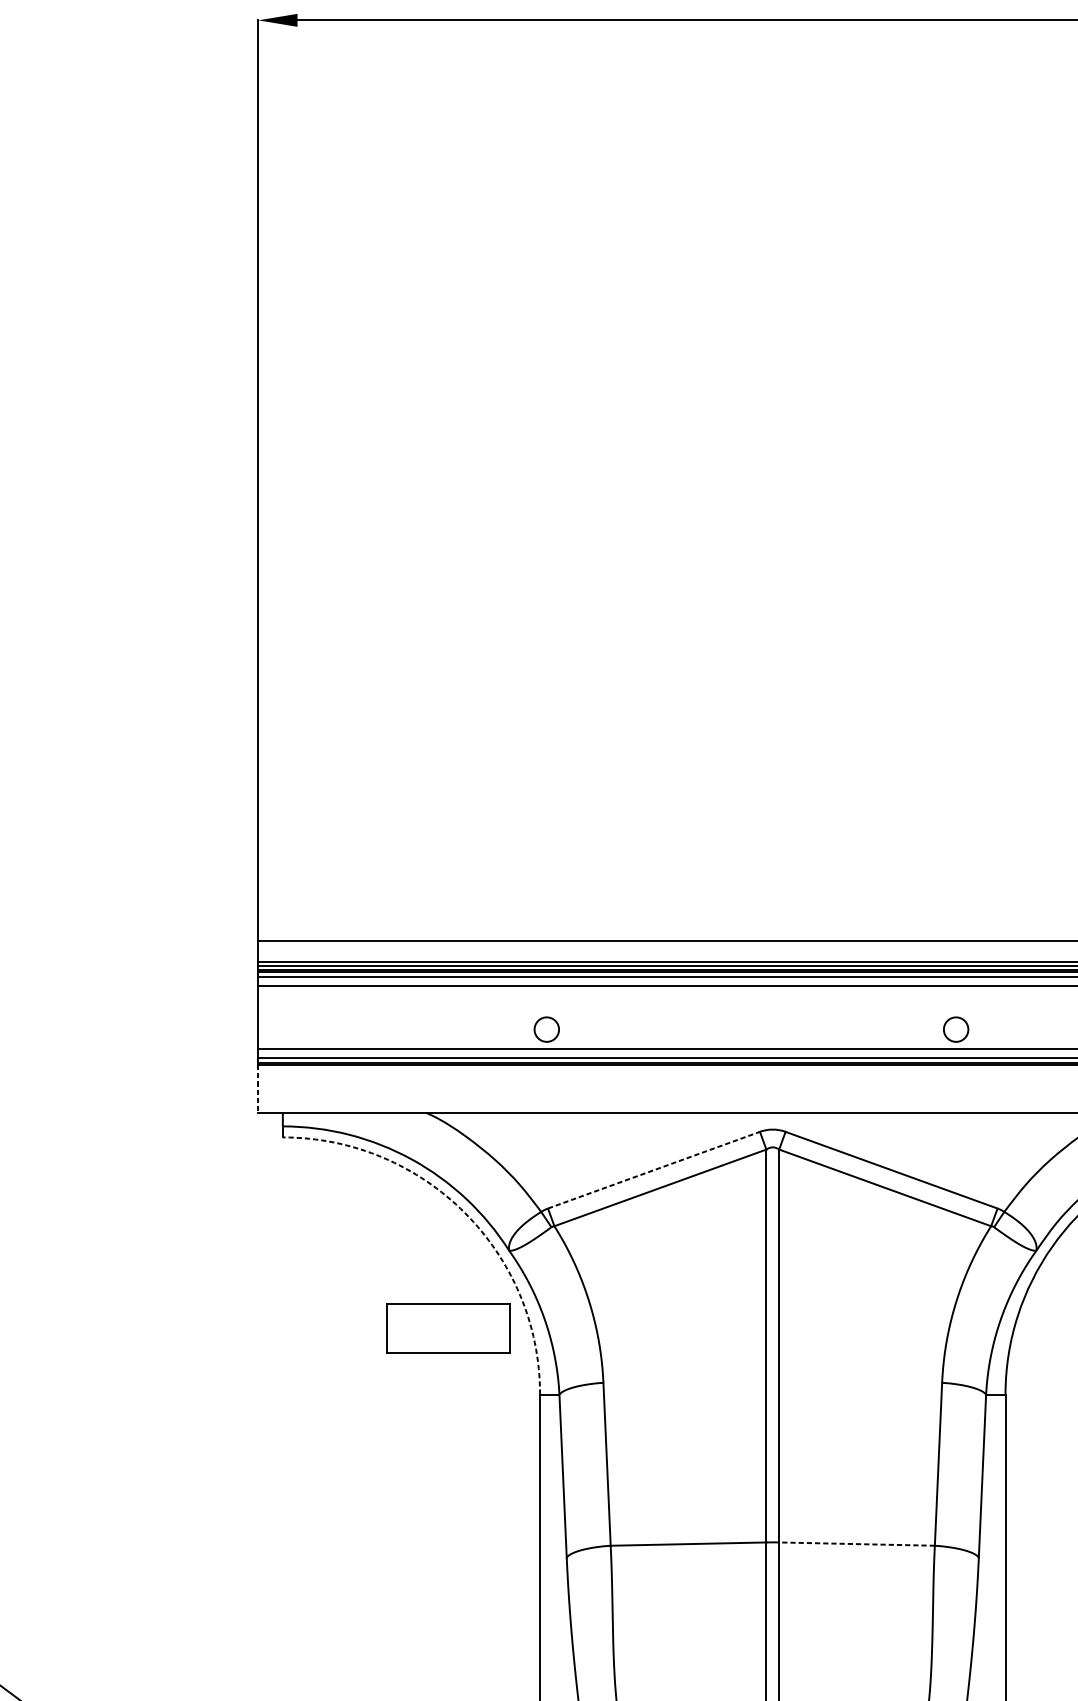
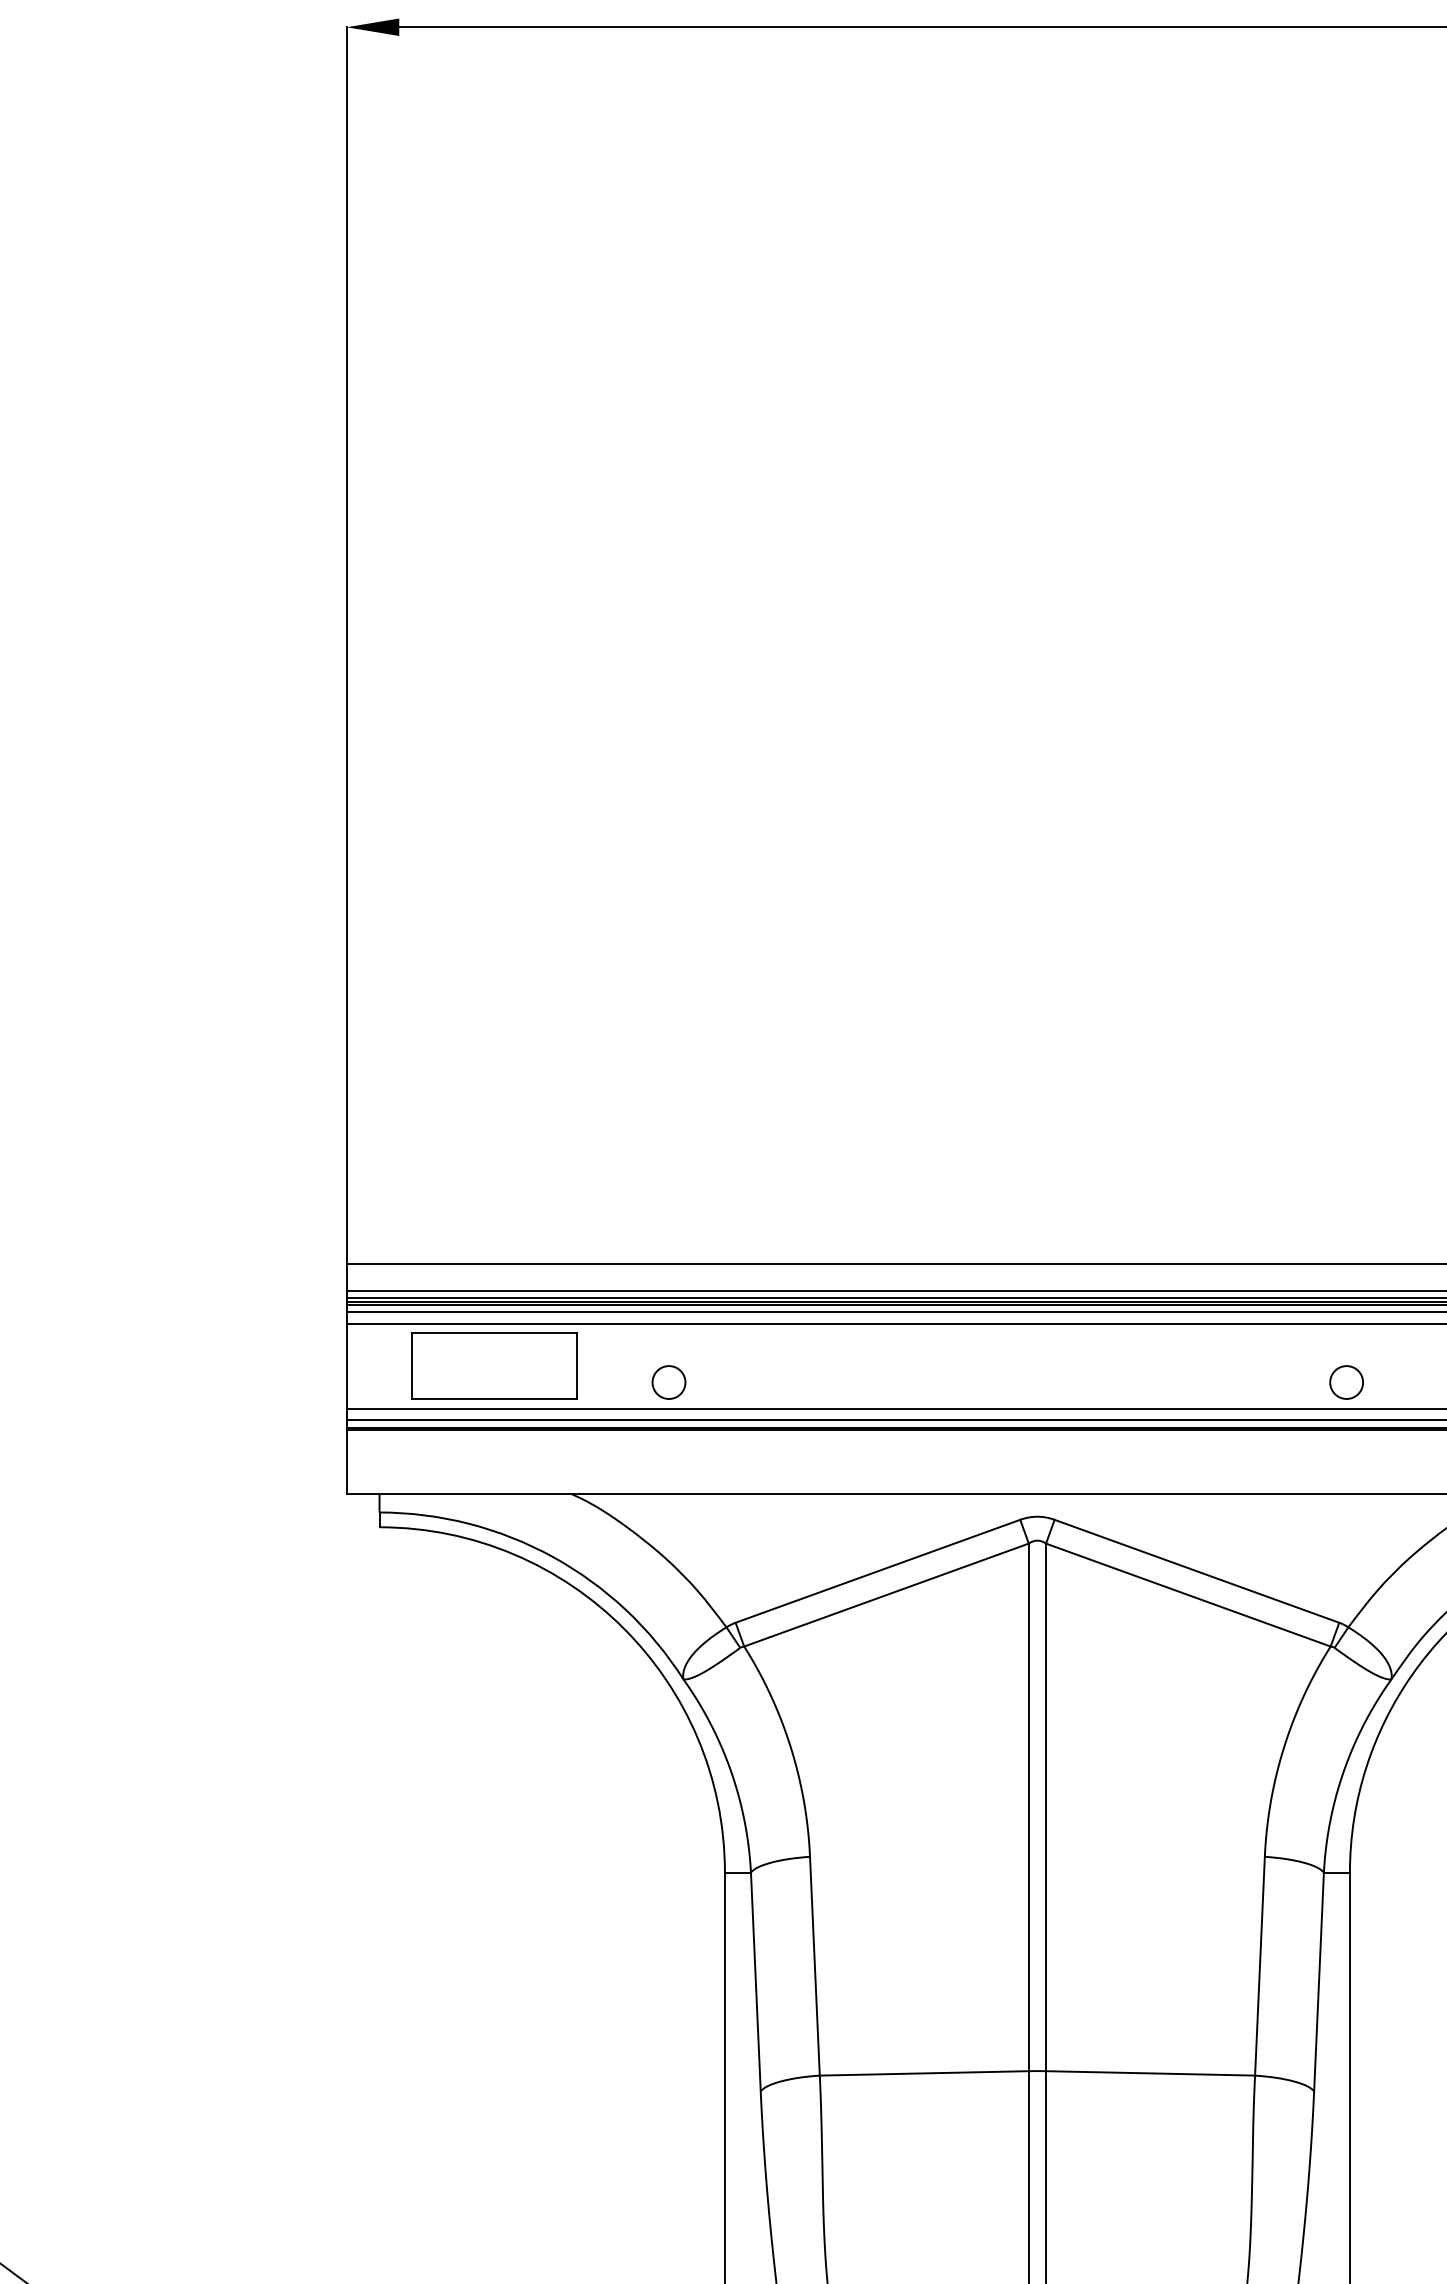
circle: (546, 1029) -> (668, 1382), moved
circle: (956, 1029) -> (1346, 1382), moved
line: (258, 1089) -> (346, 1462), dashed -> solid
line: (654, 1170) -> (878, 1571), dashed -> solid
arc: (464, 1212) -> (623, 1628), dashed -> solid
part: (448, 1328) -> (494, 1365), moved
line: (856, 1544) -> (1150, 2073), dashed -> solid

